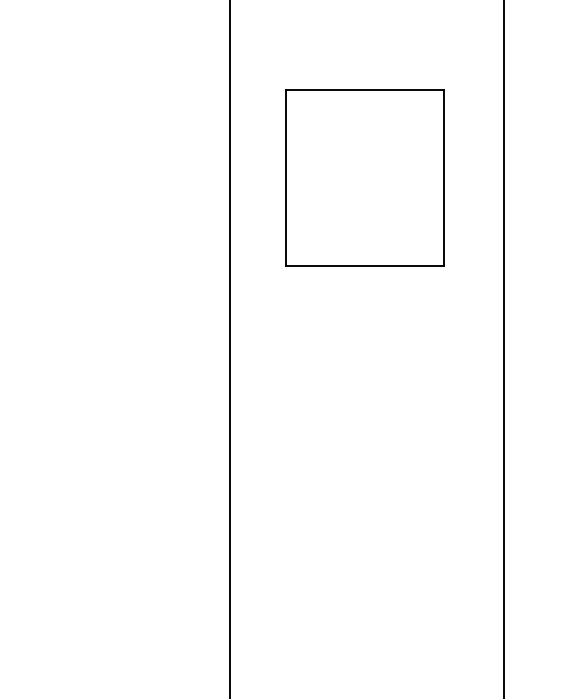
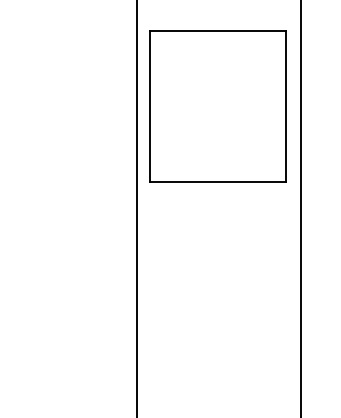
part: (364, 177) -> (217, 106), size x1.43

